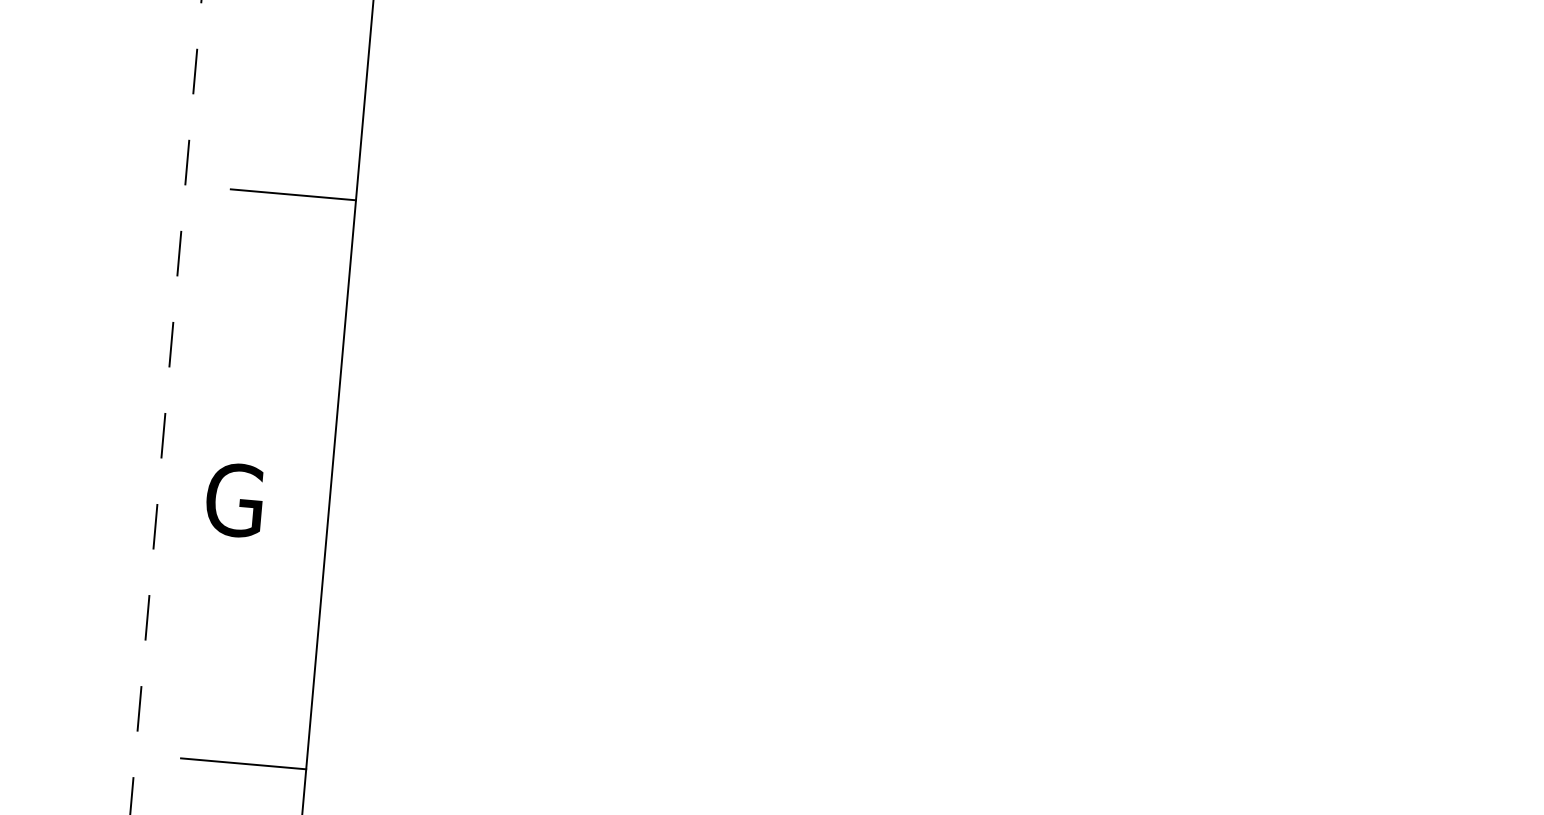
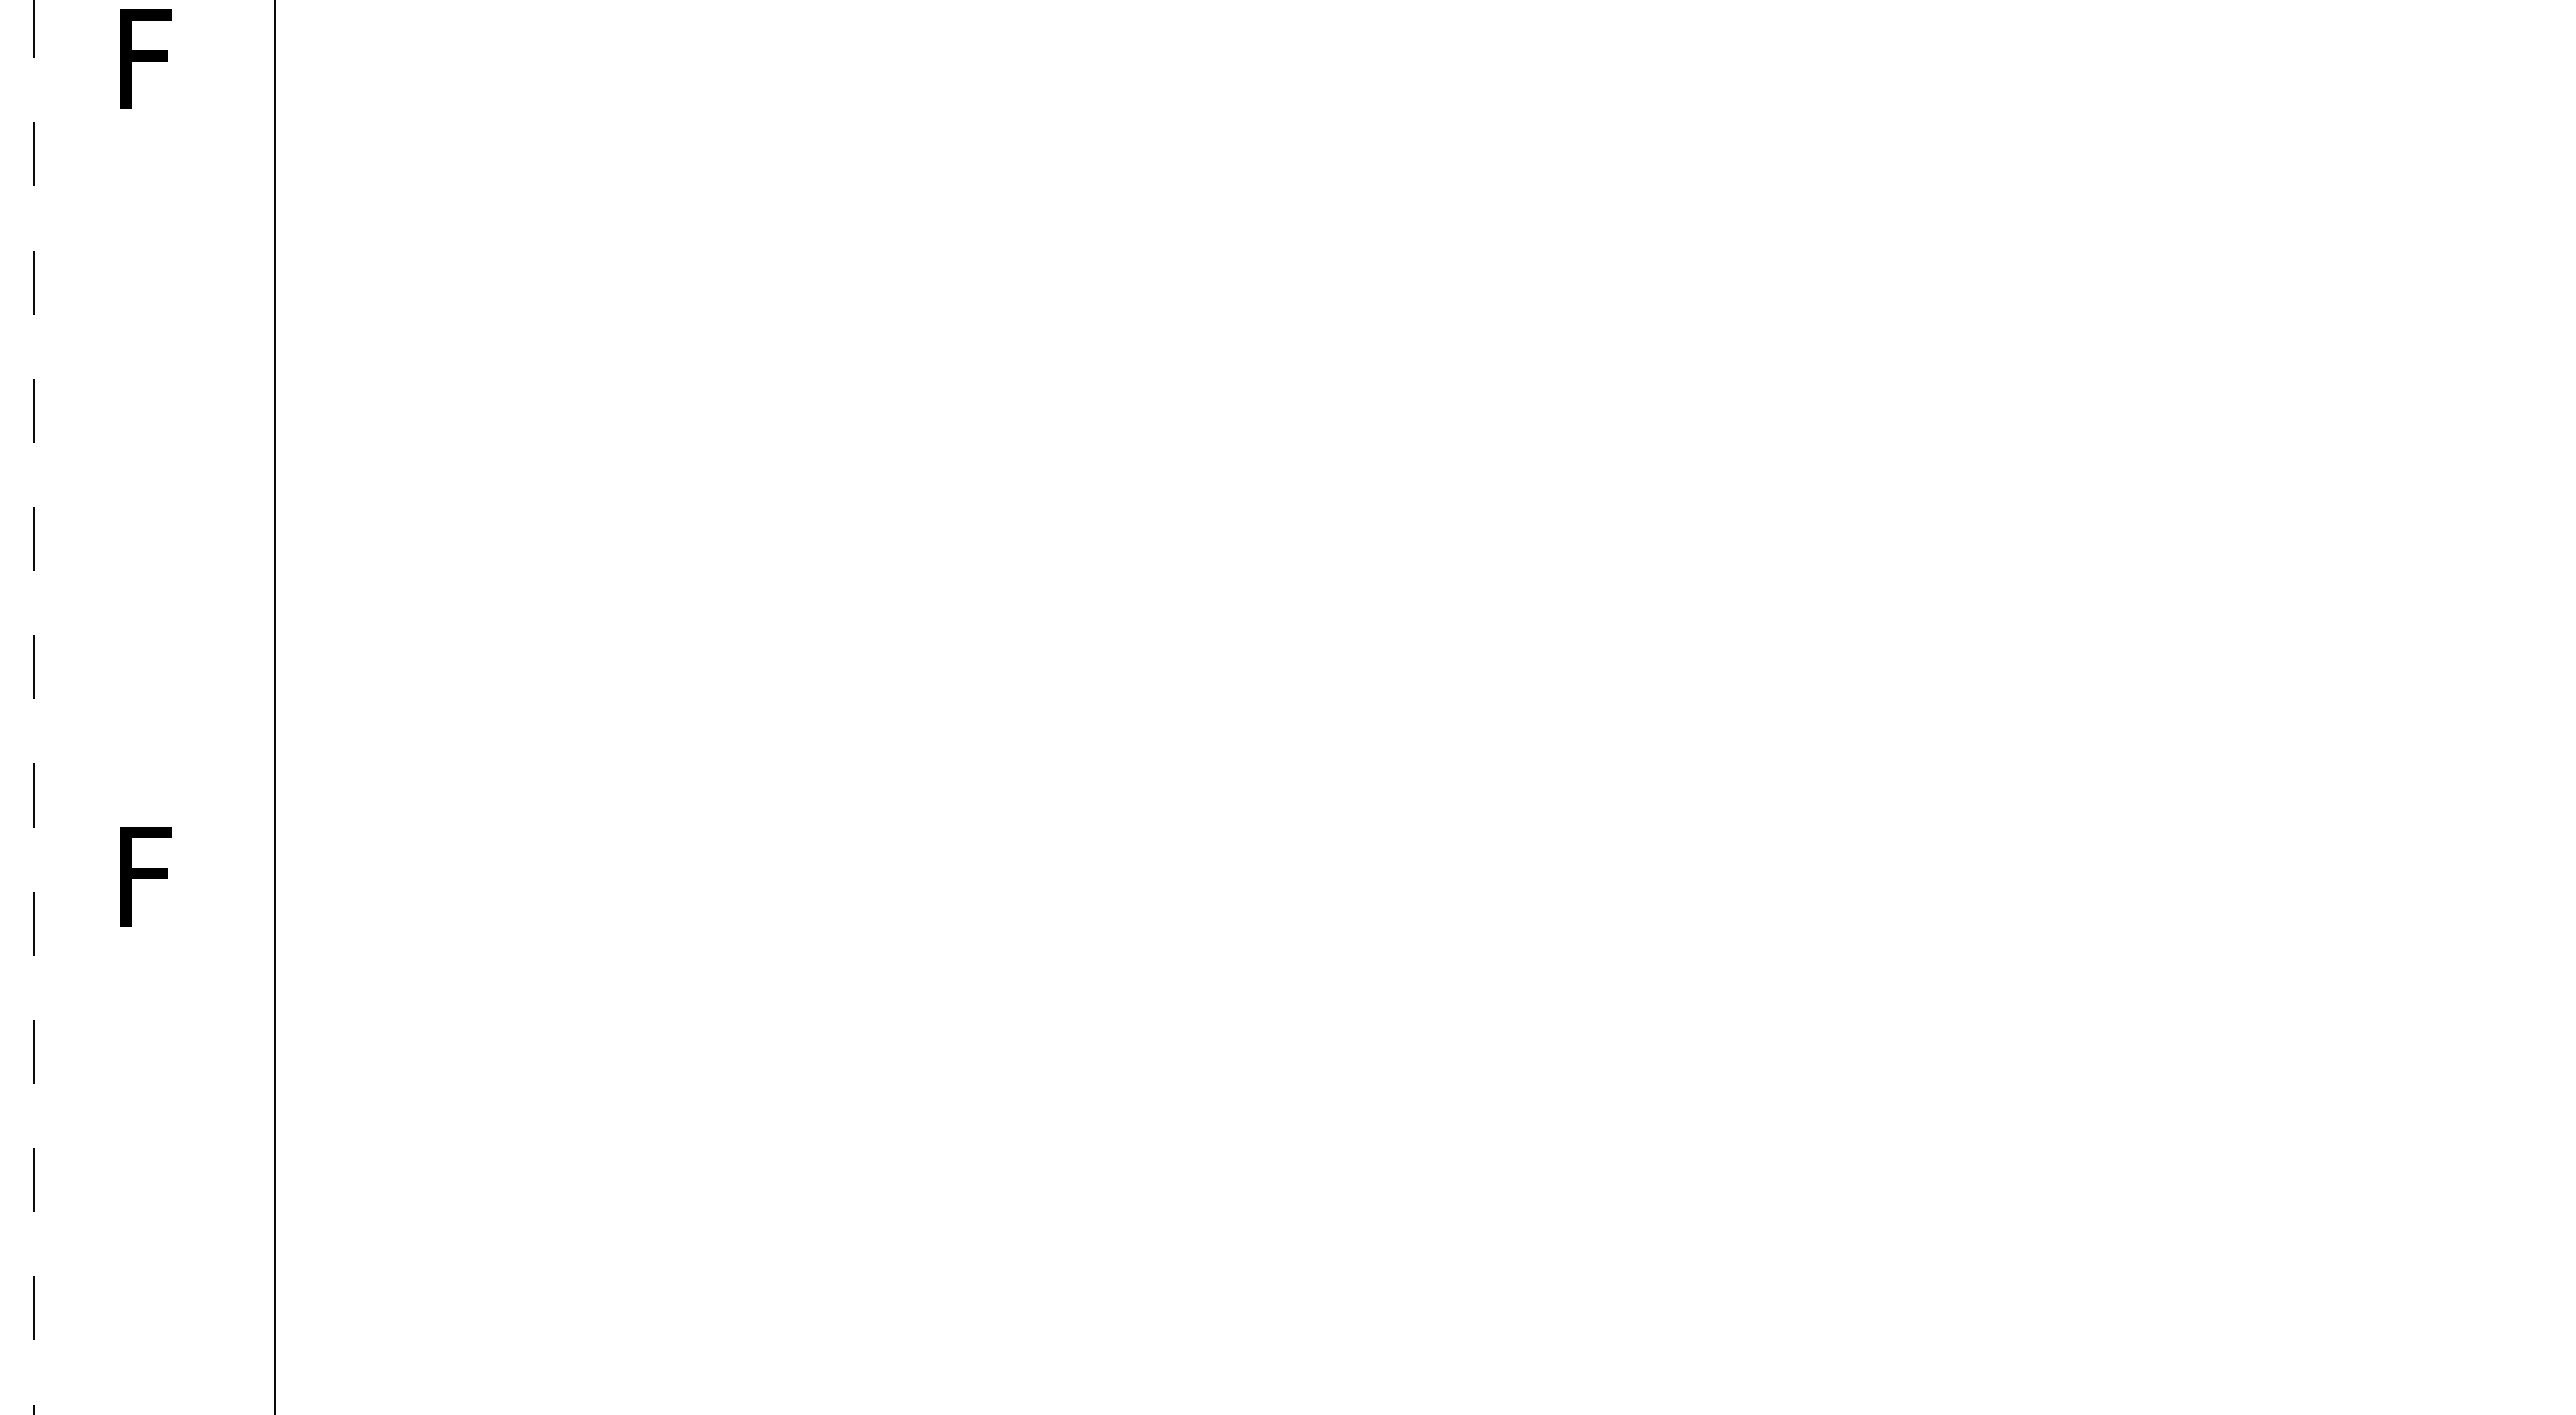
line: (293, 194) -> (186, 442), removed
text: (234, 499) -> (141, 876), G -> F
line: (243, 763) -> (186, 1244), removed

